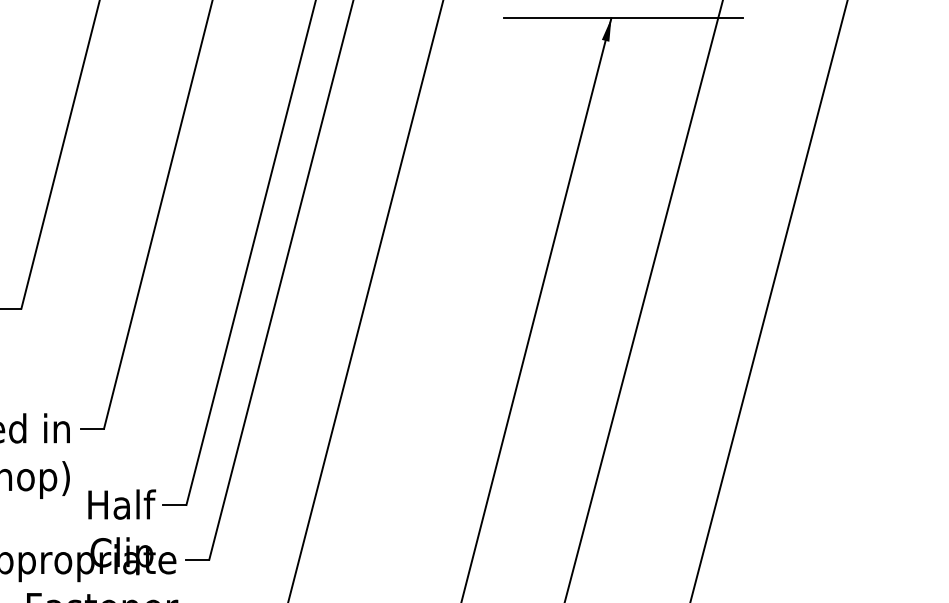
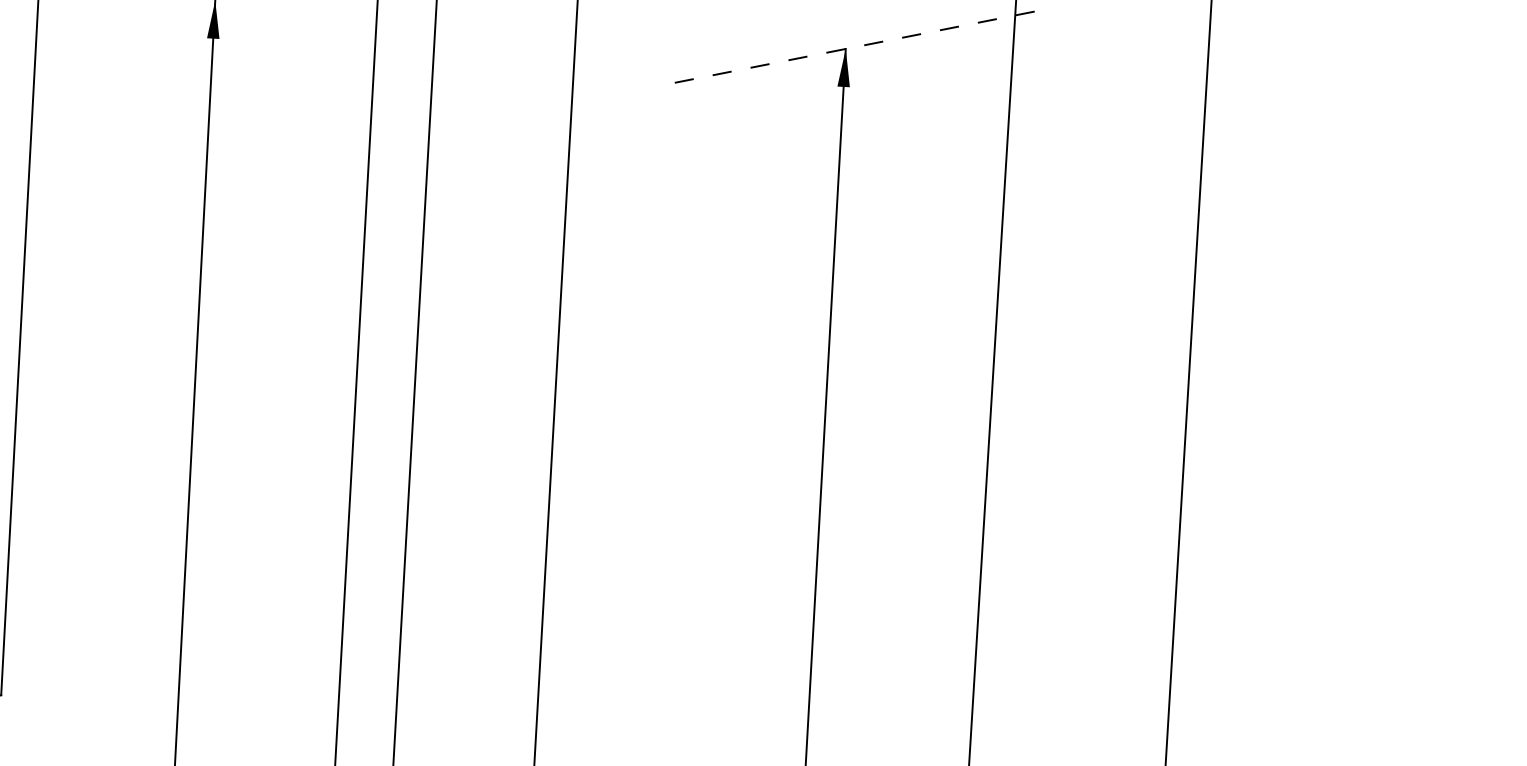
line: (623, 18) -> (865, 45), solid -> dashed

